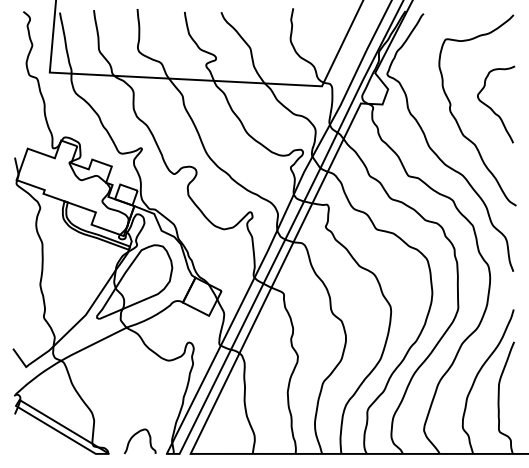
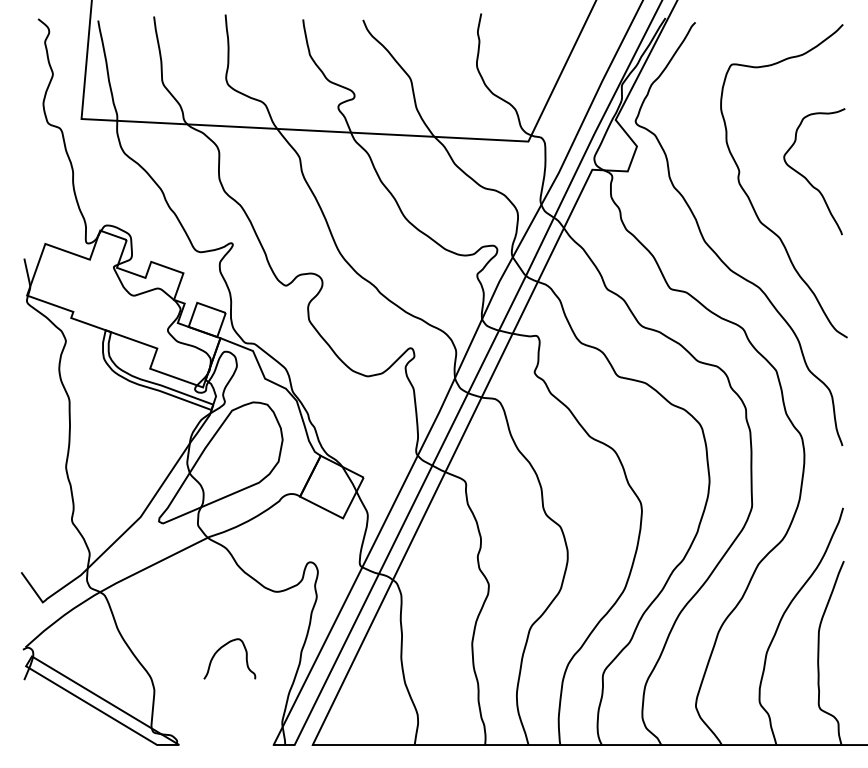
curve: (134, 436) -> (220, 650), moved

